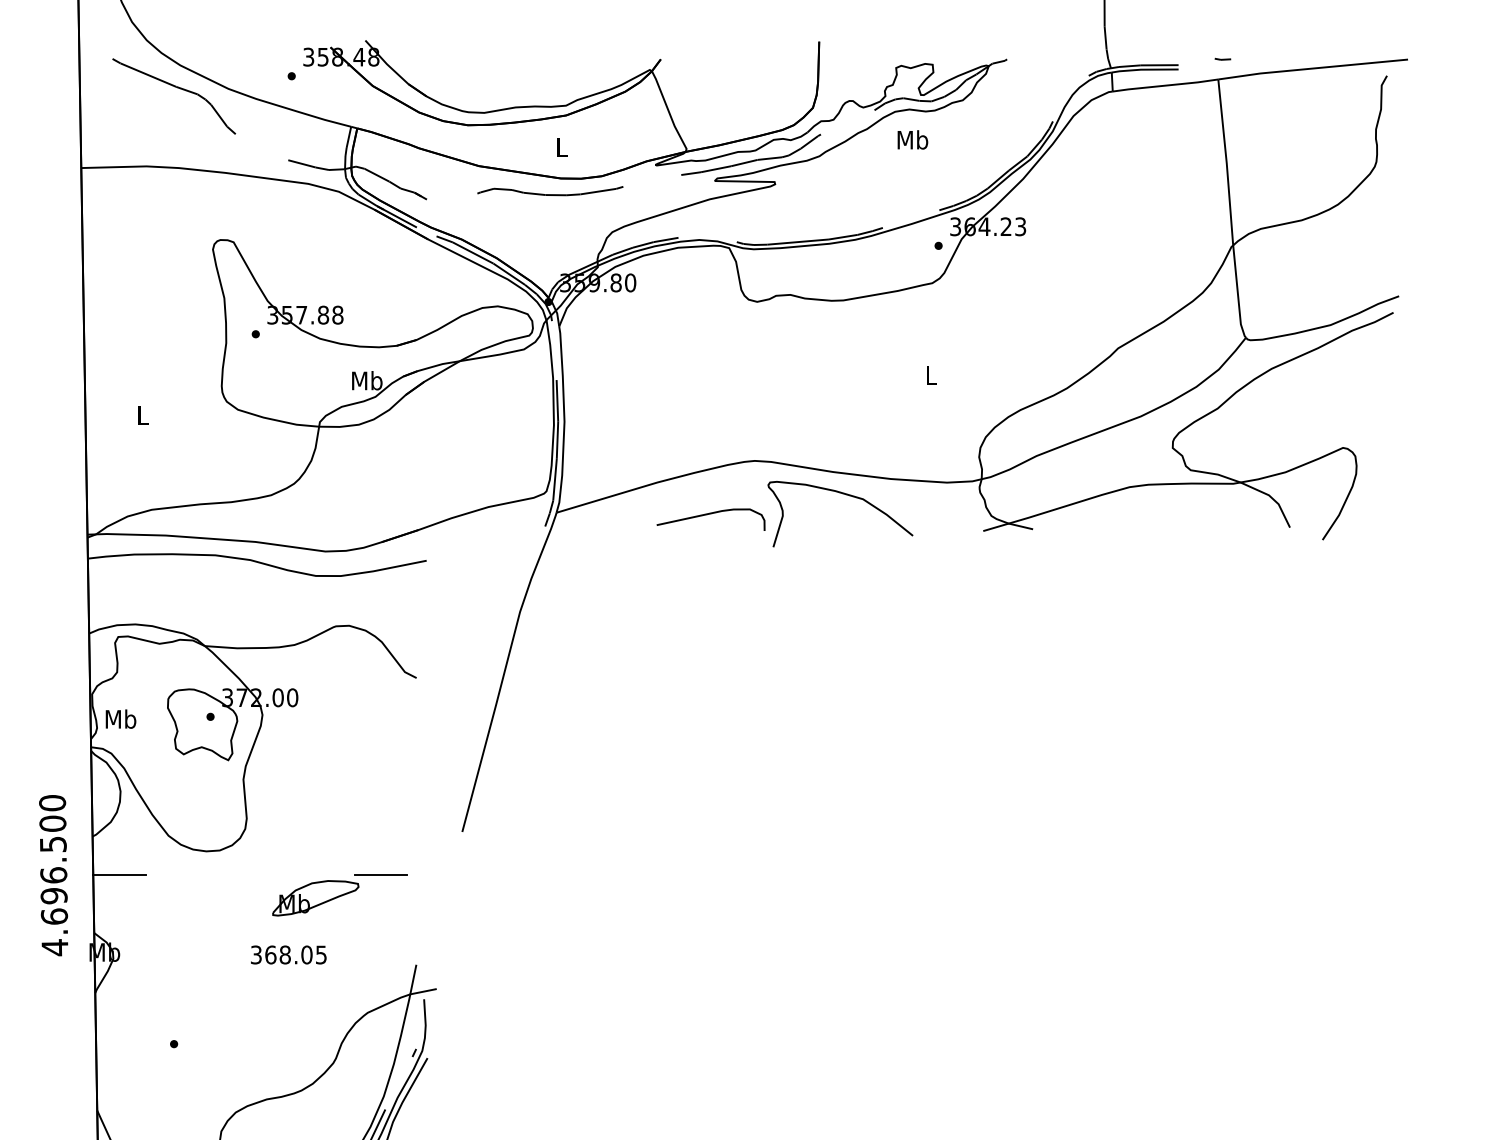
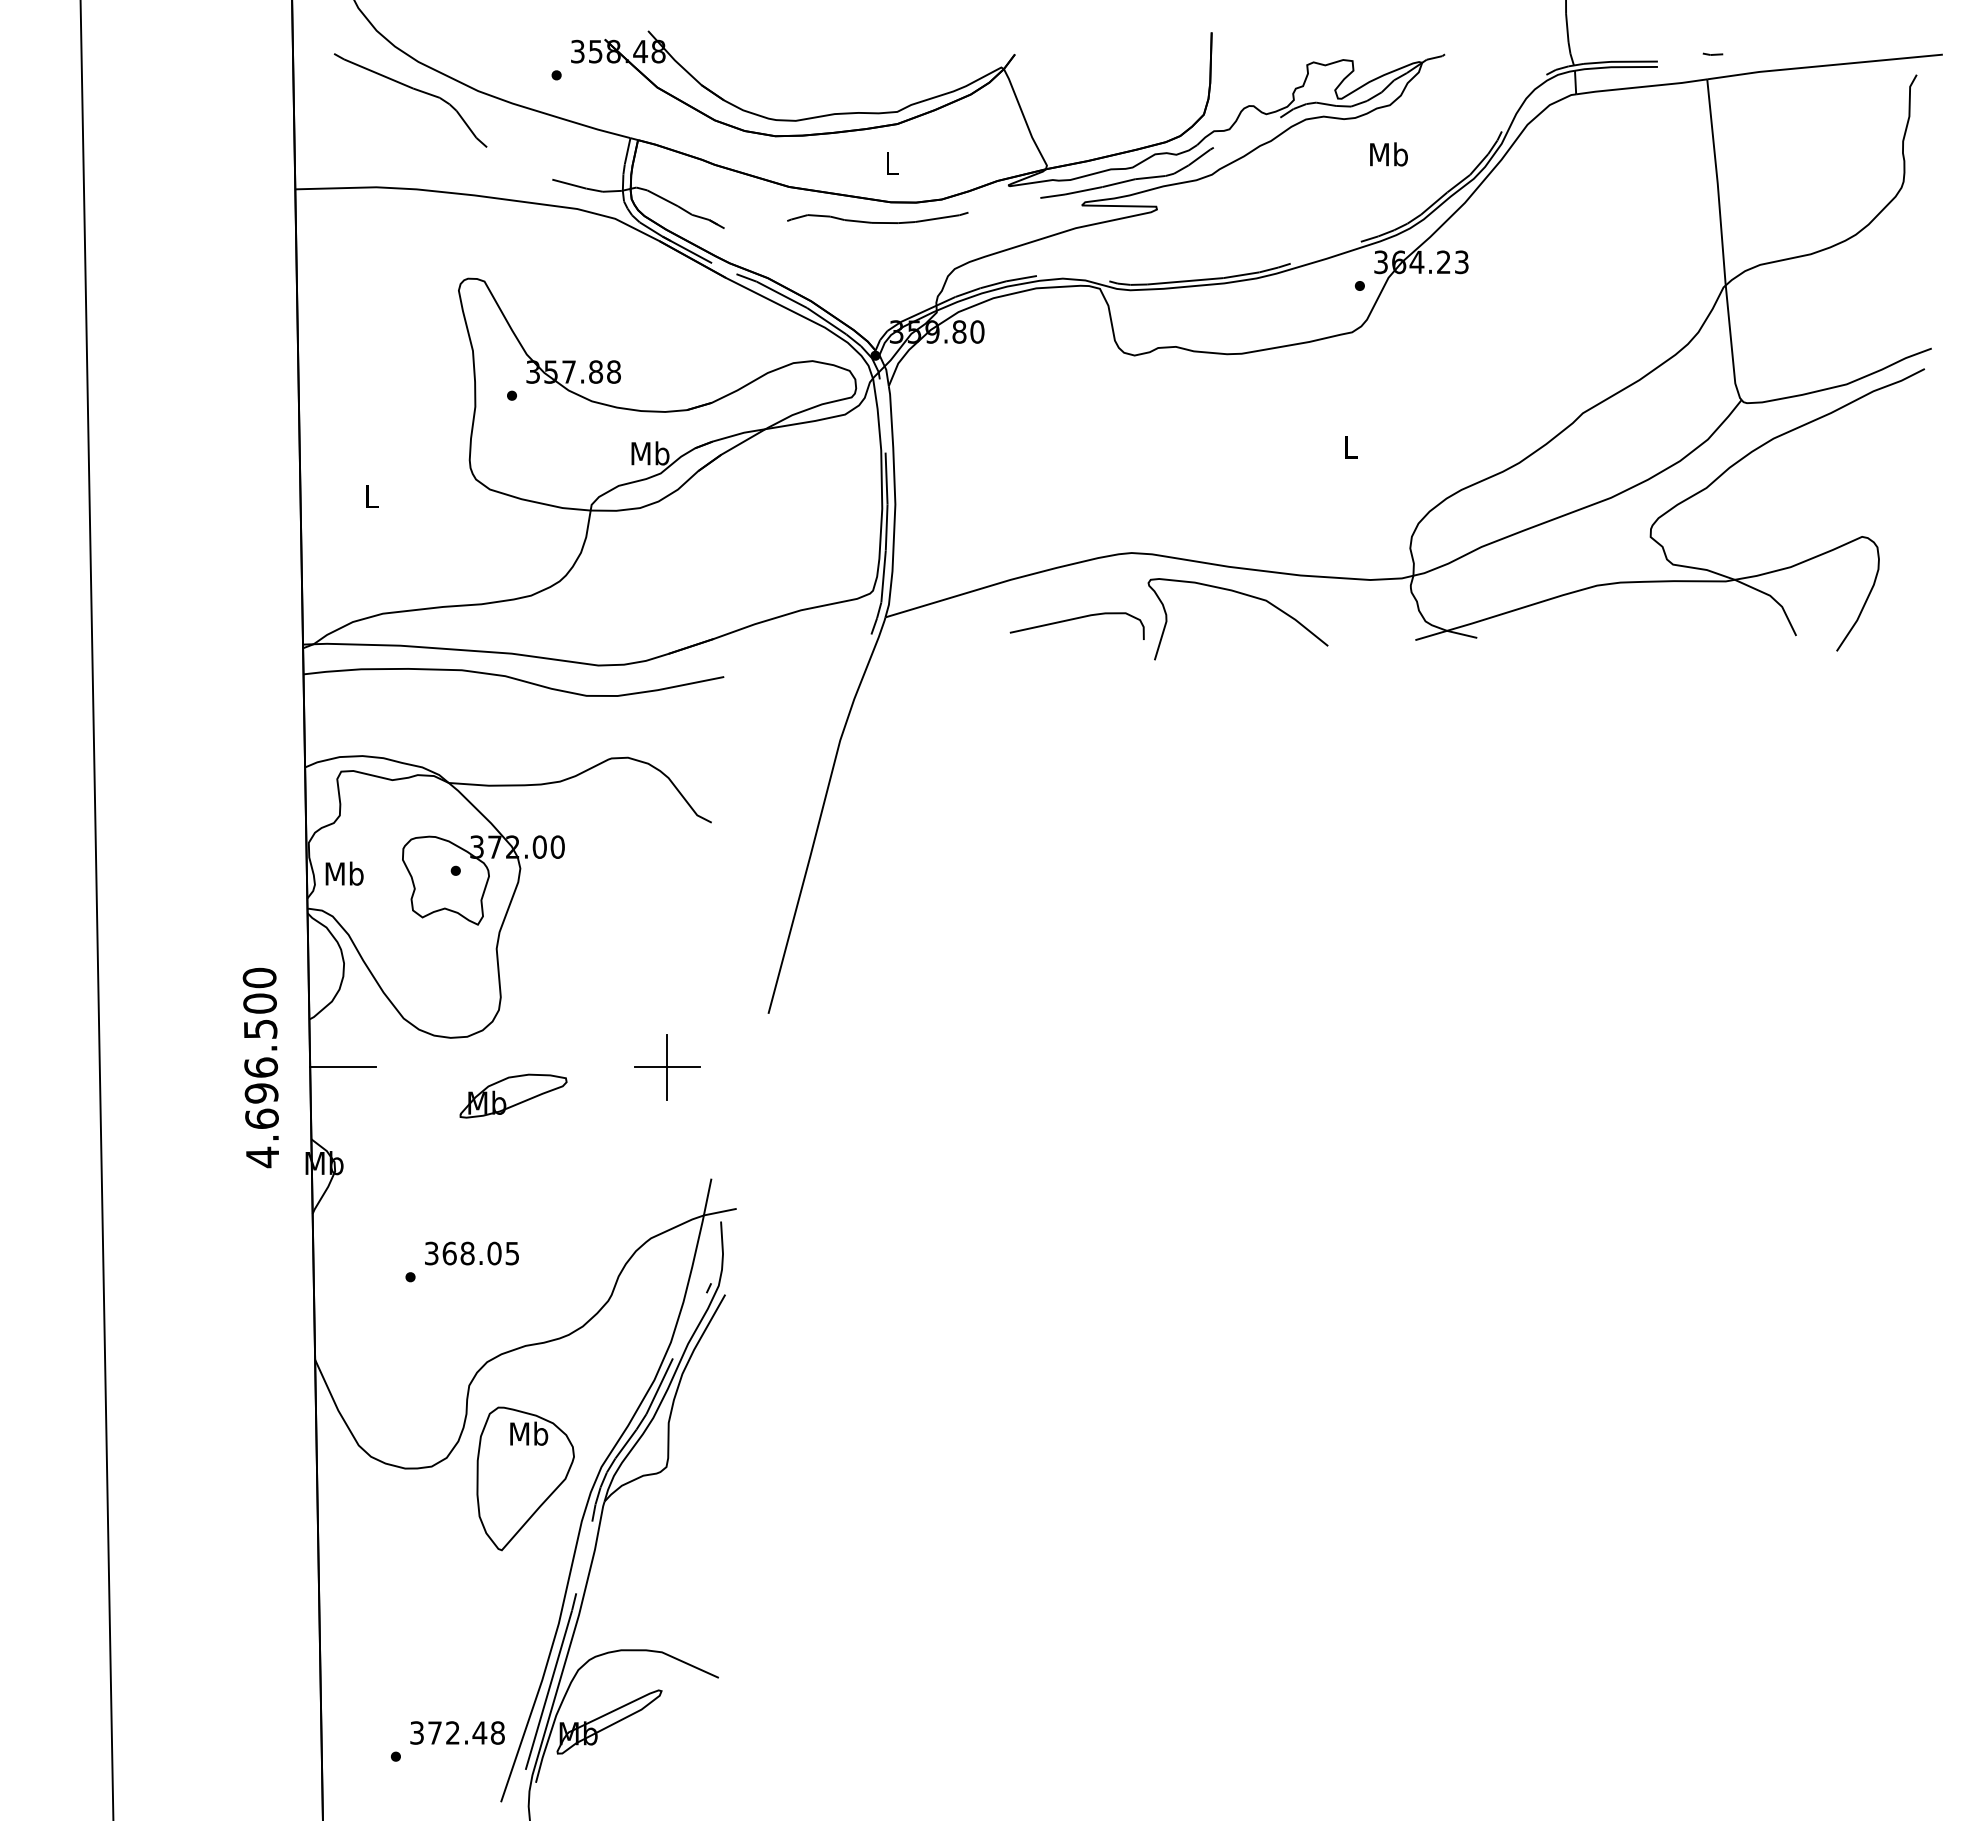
text: (912, 139) -> (1388, 154), moved
line: (381, 875) -> (667, 1067), added
part: (315, 897) -> (513, 1095), moved
text: (288, 954) -> (471, 1253), moved

